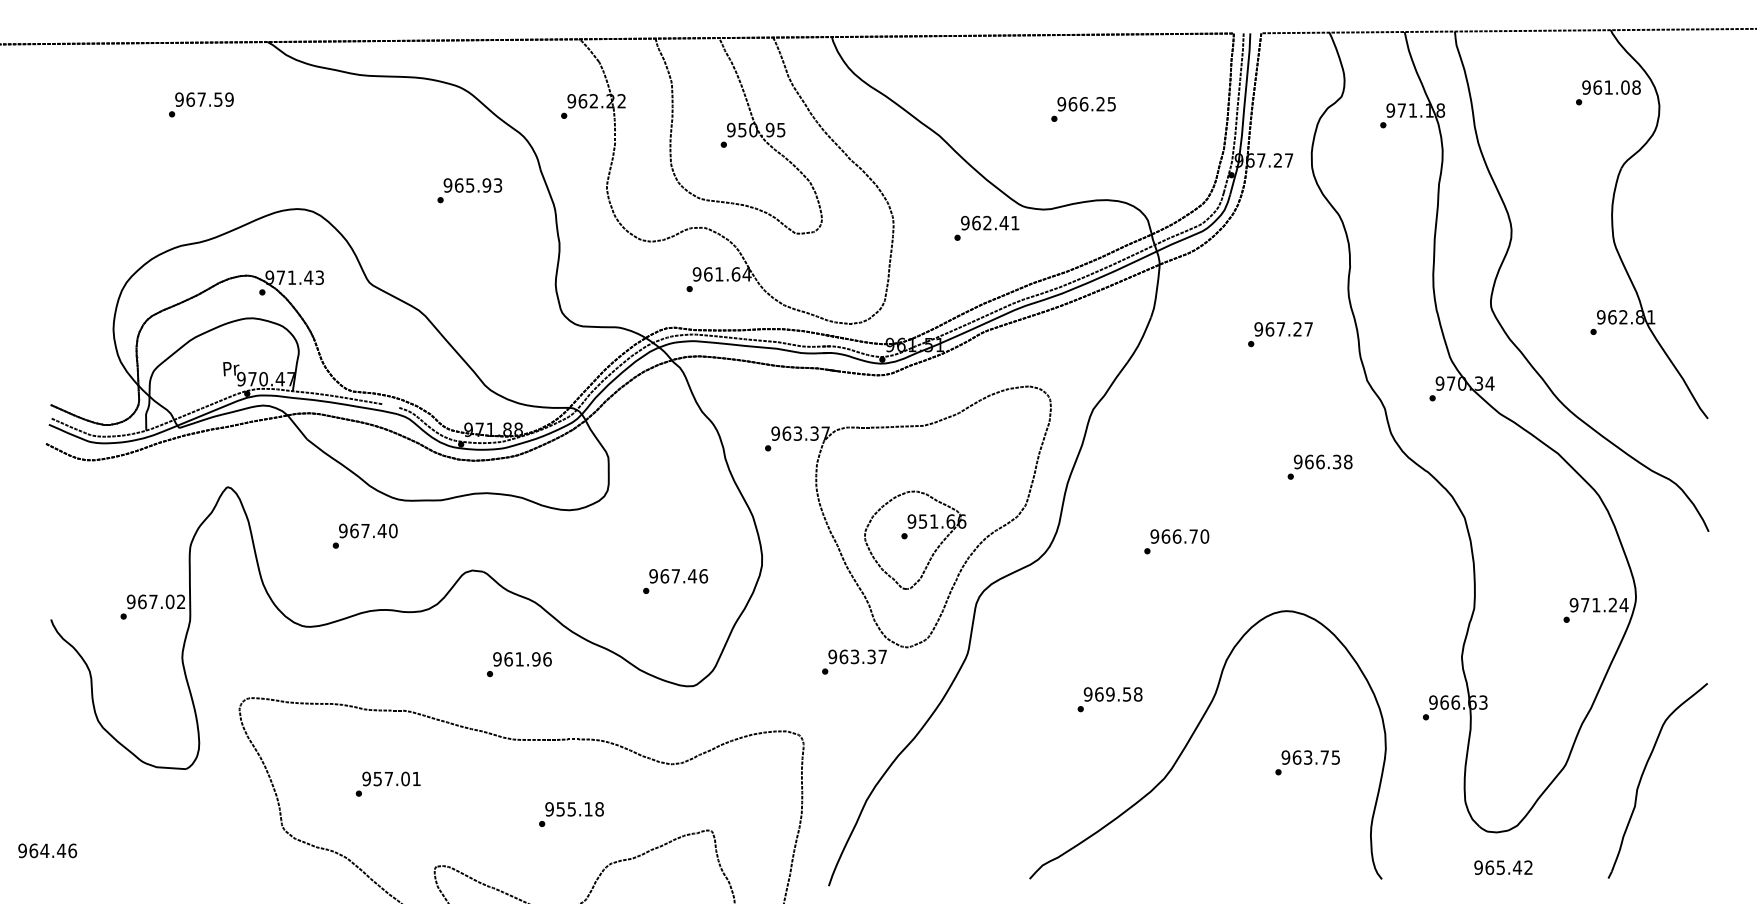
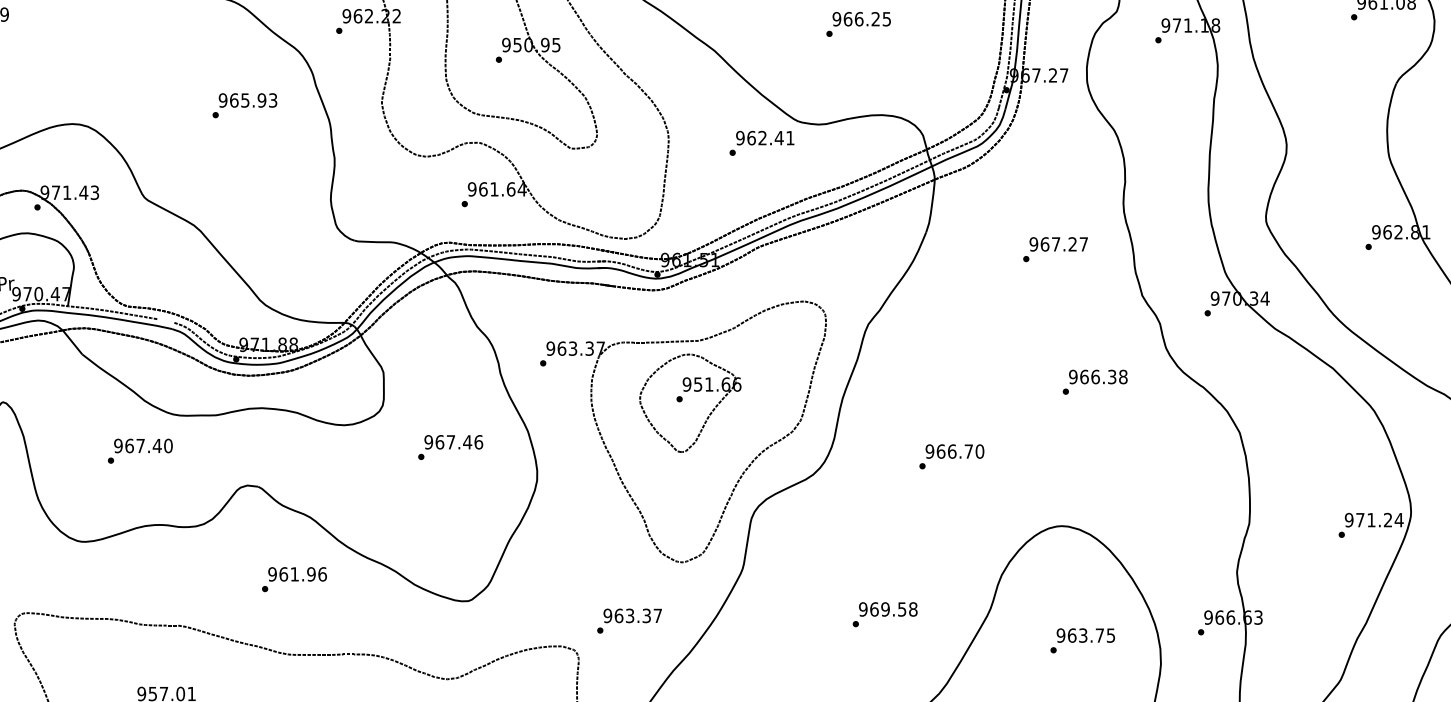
part: (907, 537) -> (682, 400), moved
text: (675, 581) -> (450, 447), moved
text: (854, 661) -> (629, 620), moved
text: (1307, 762) -> (1082, 640), moved

